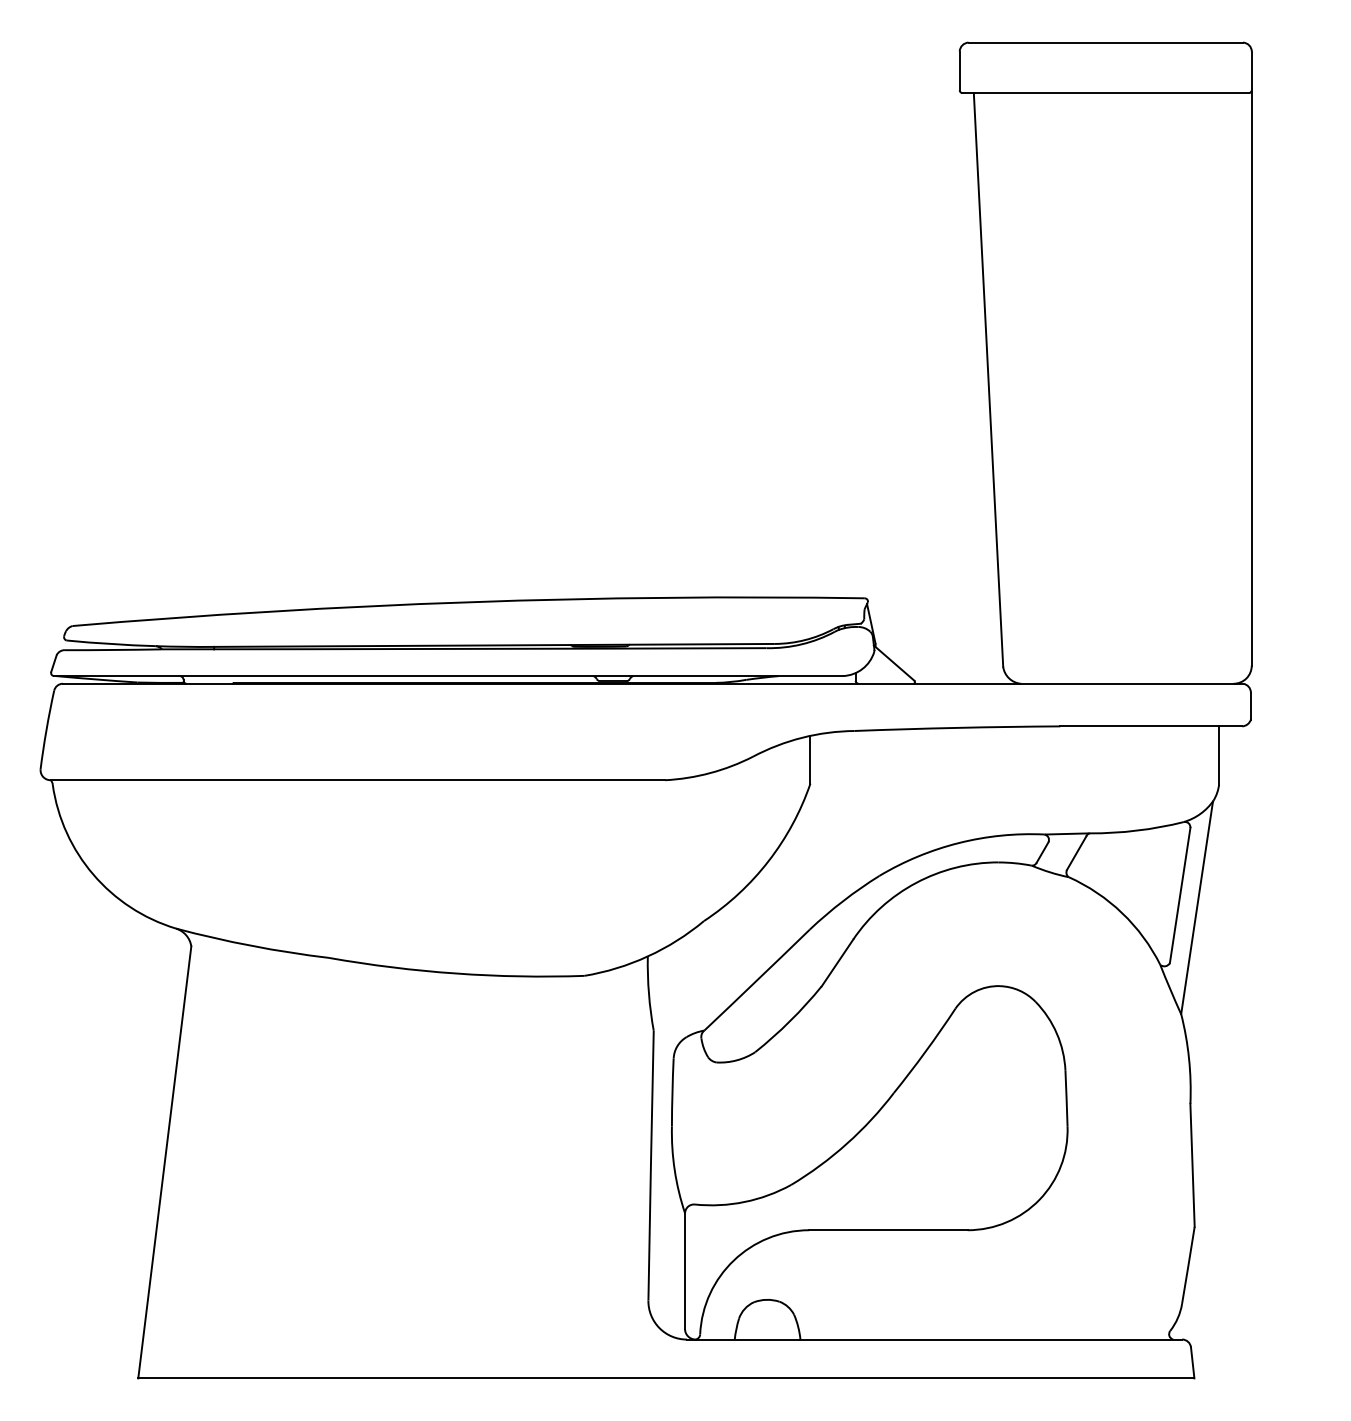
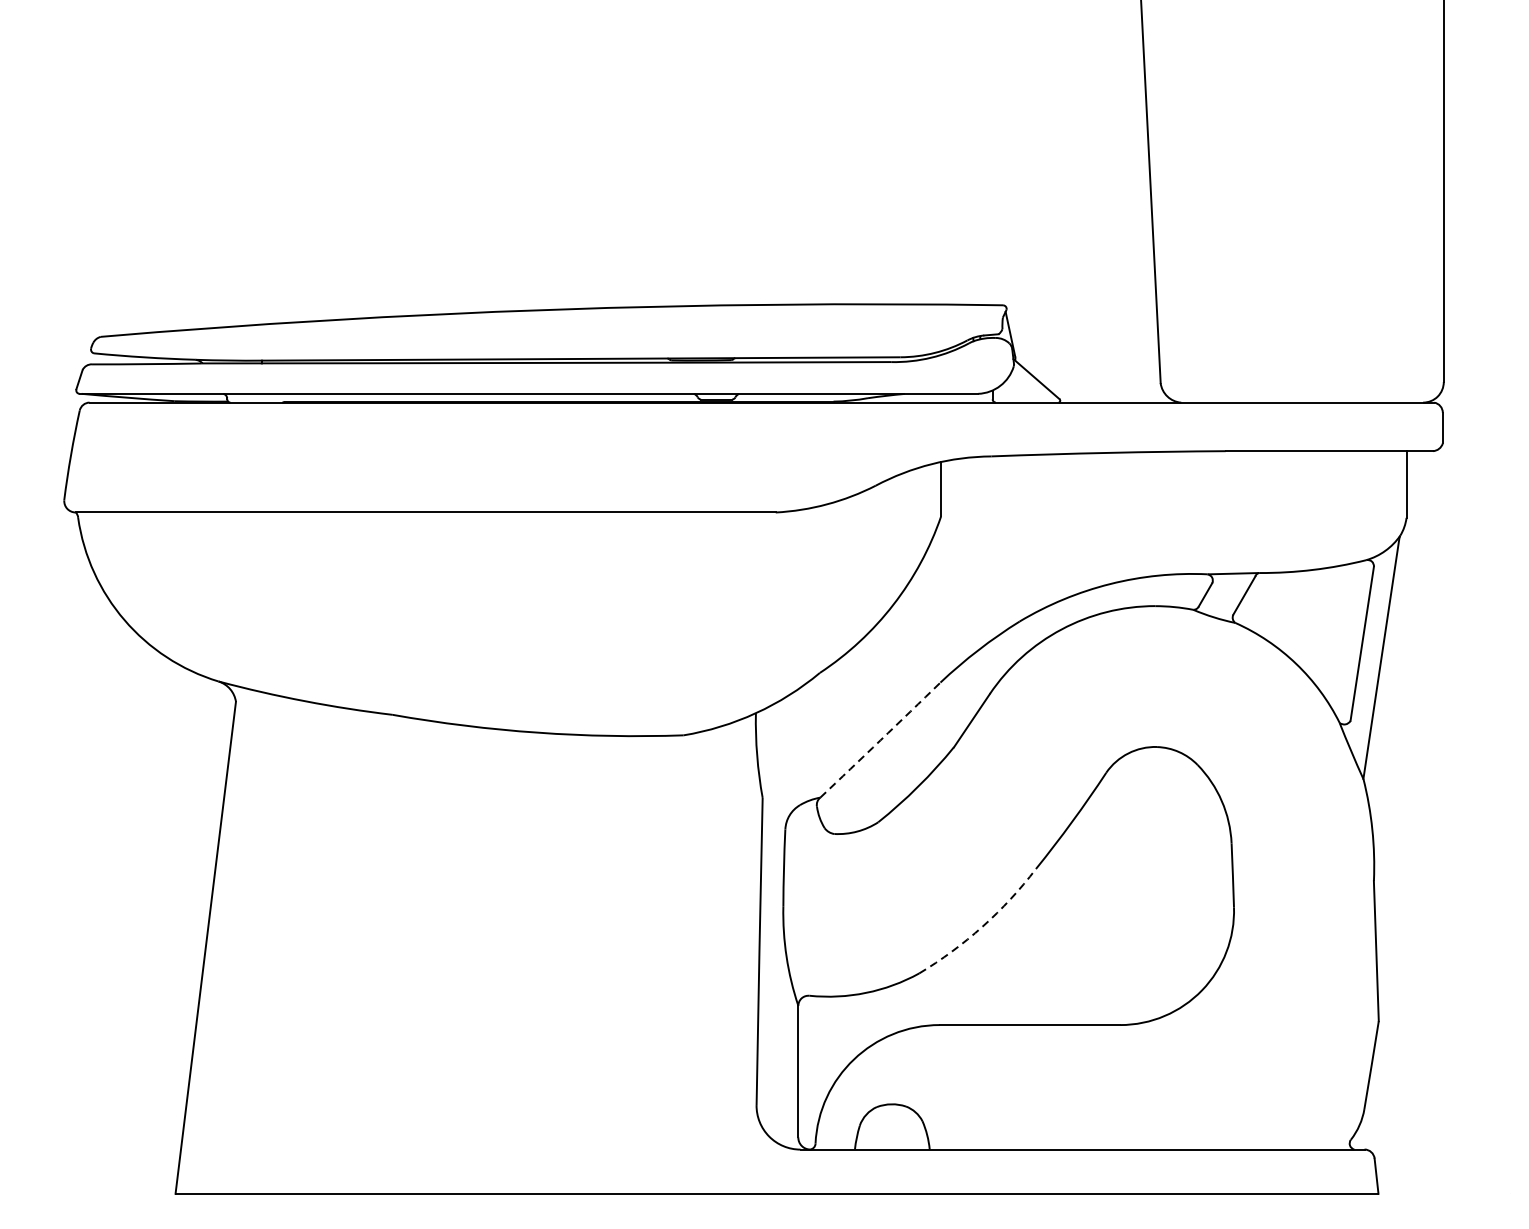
arc: (757, 980) -> (880, 740), solid -> dashed
arc: (846, 1143) -> (982, 926), solid -> dashed

